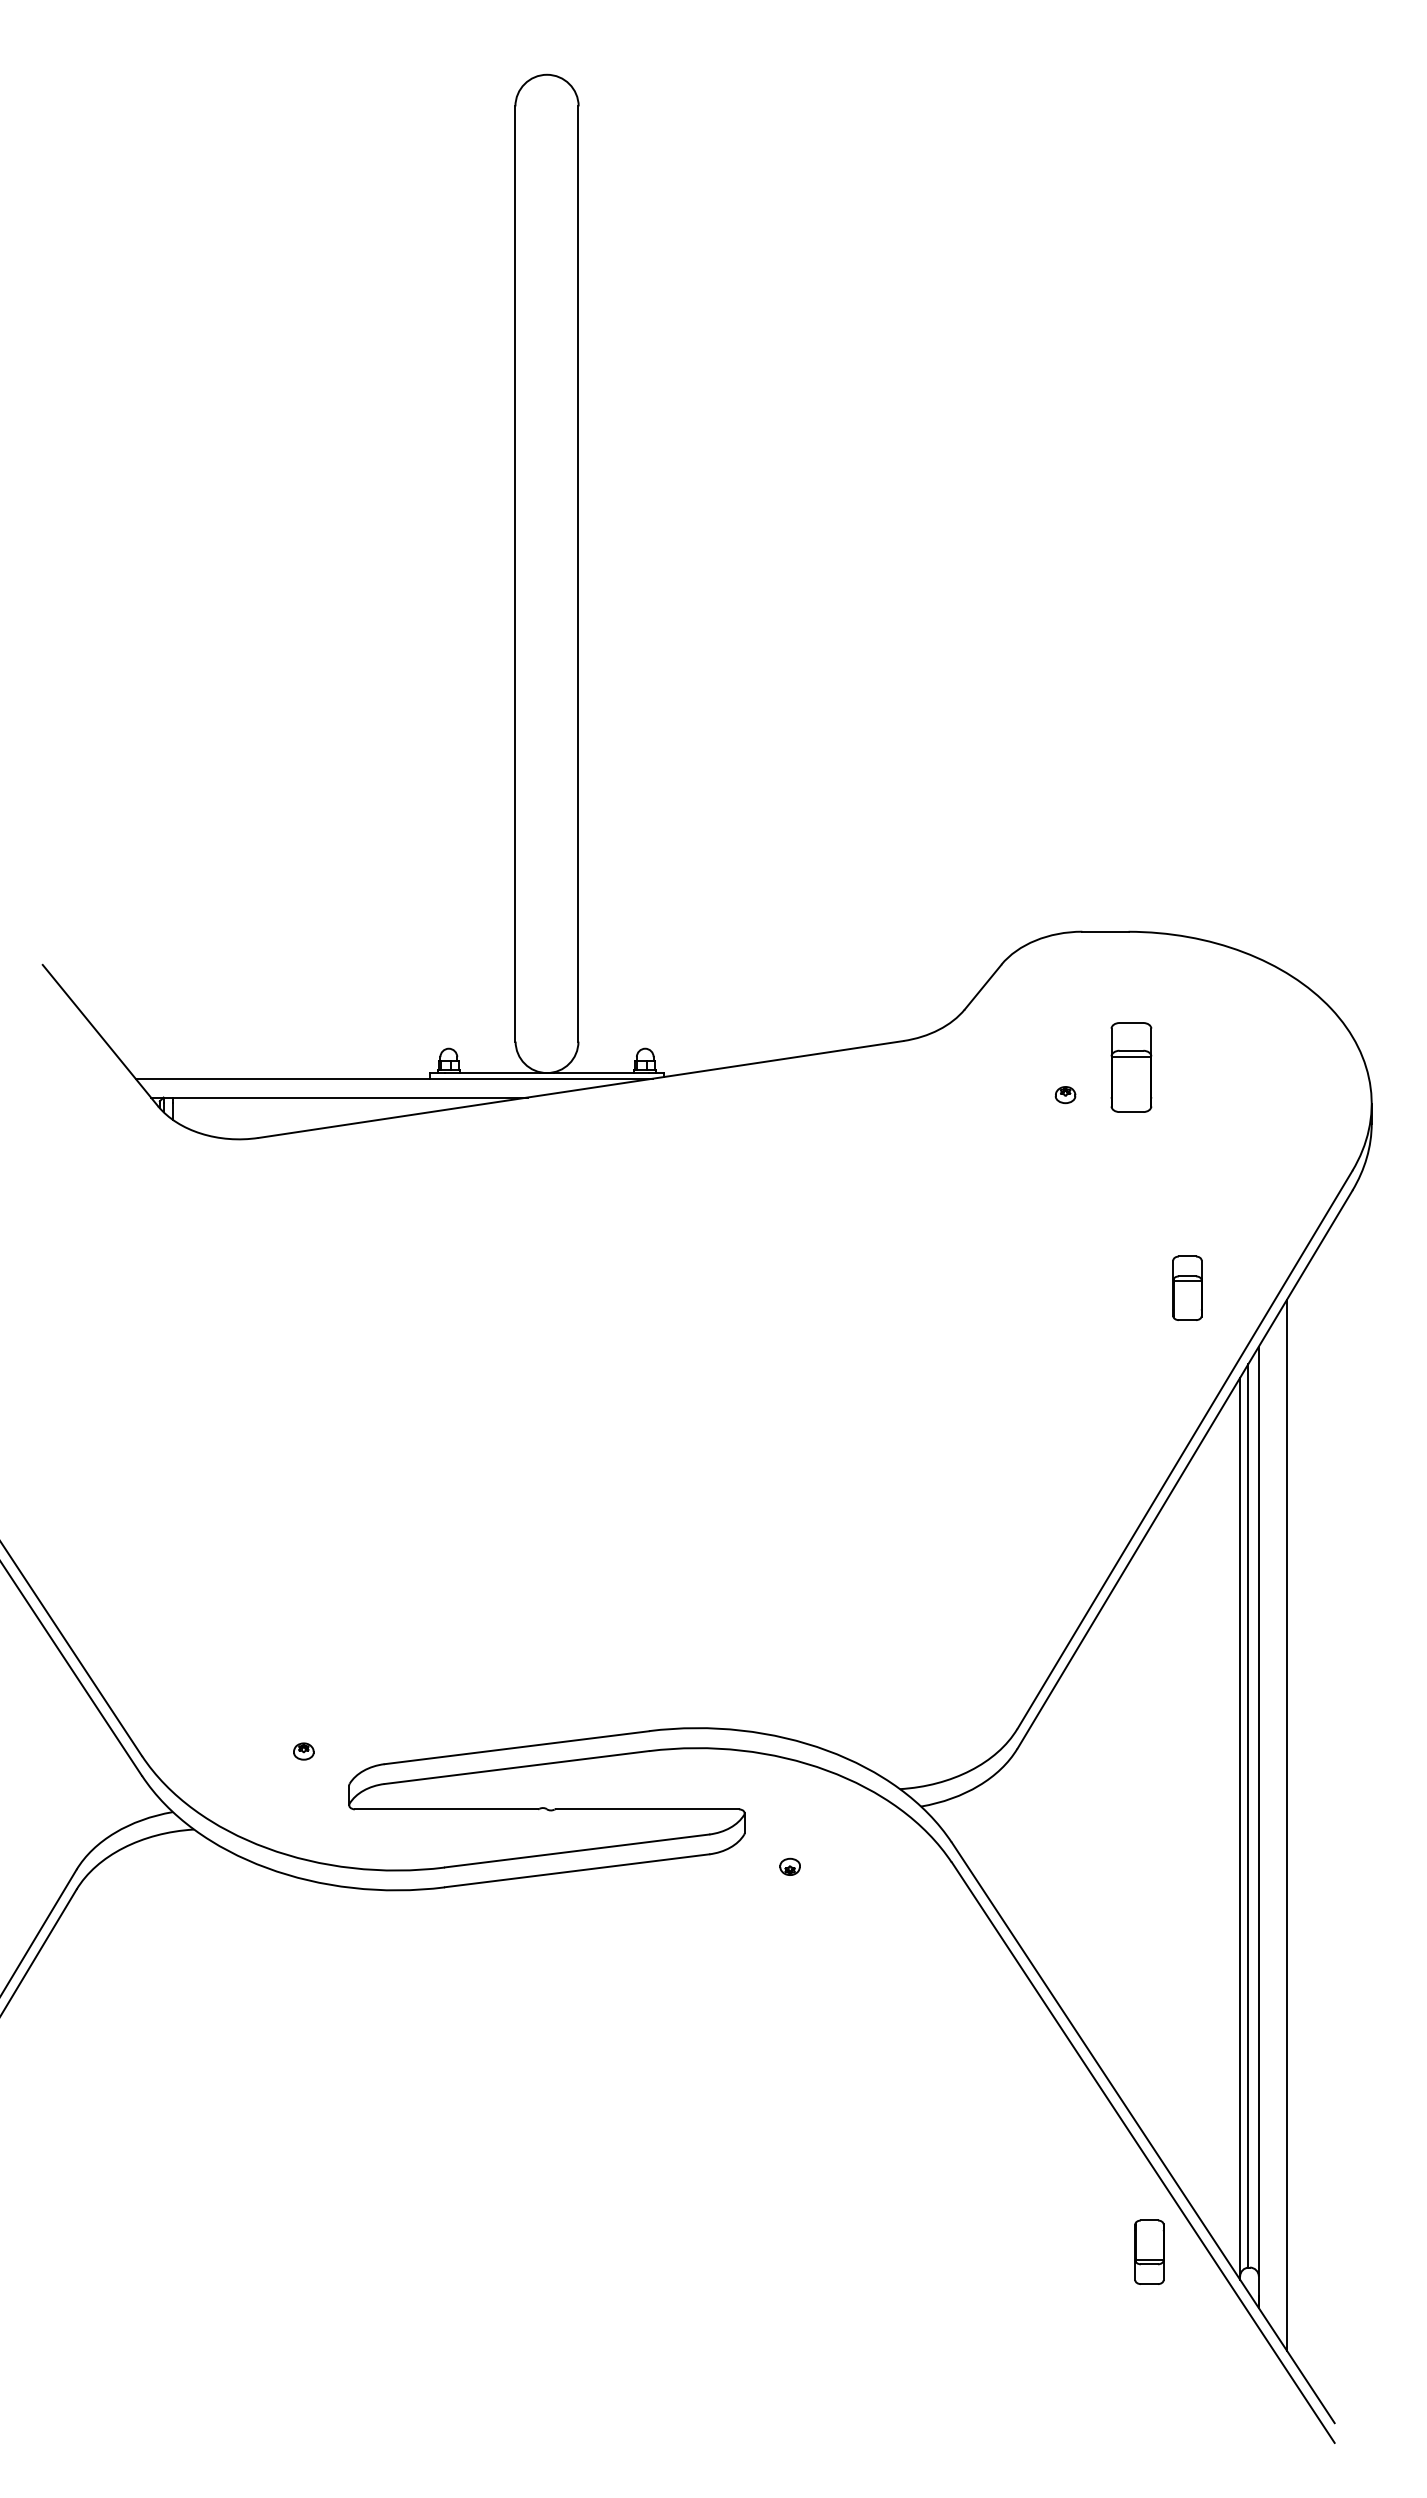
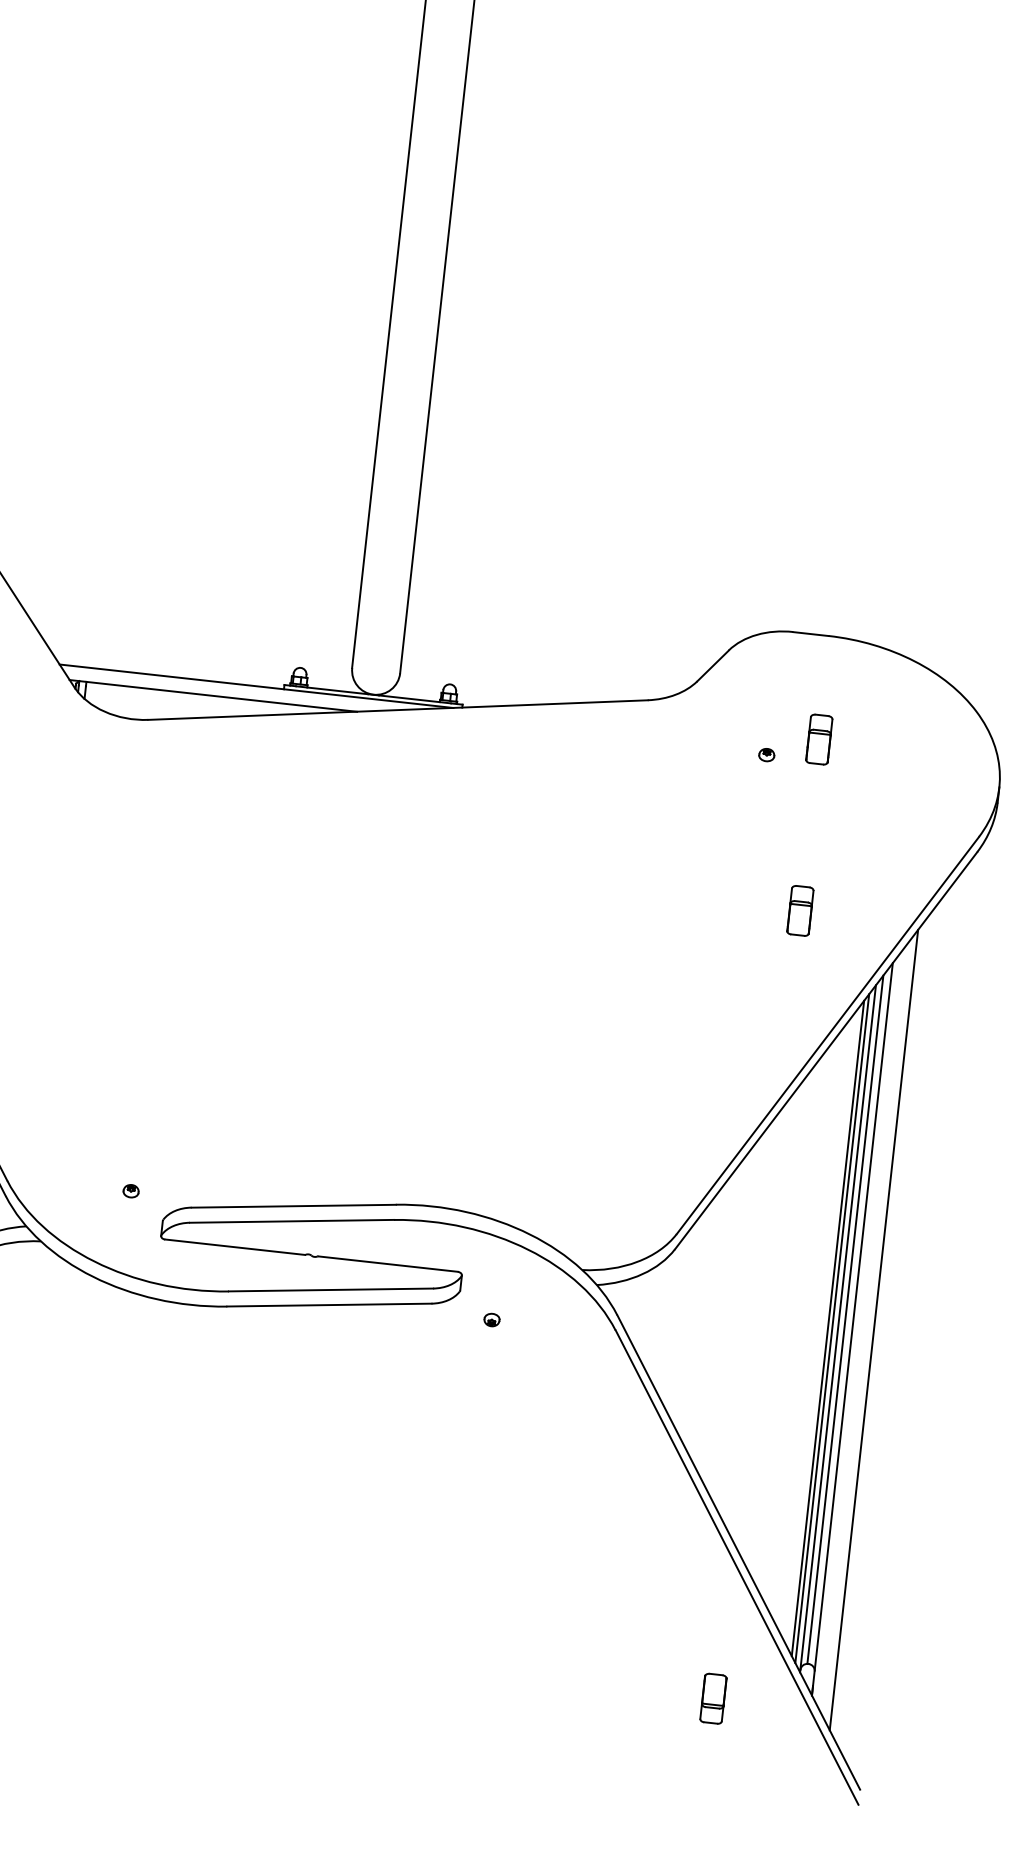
part: (1131, 1067) -> (819, 739), size x0.71
part: (1187, 1287) -> (800, 910), moved
line: (1226, 1829) -> (827, 1328), added
line: (1232, 1829) -> (832, 1328), added
part: (1149, 2251) -> (713, 1698), moved

